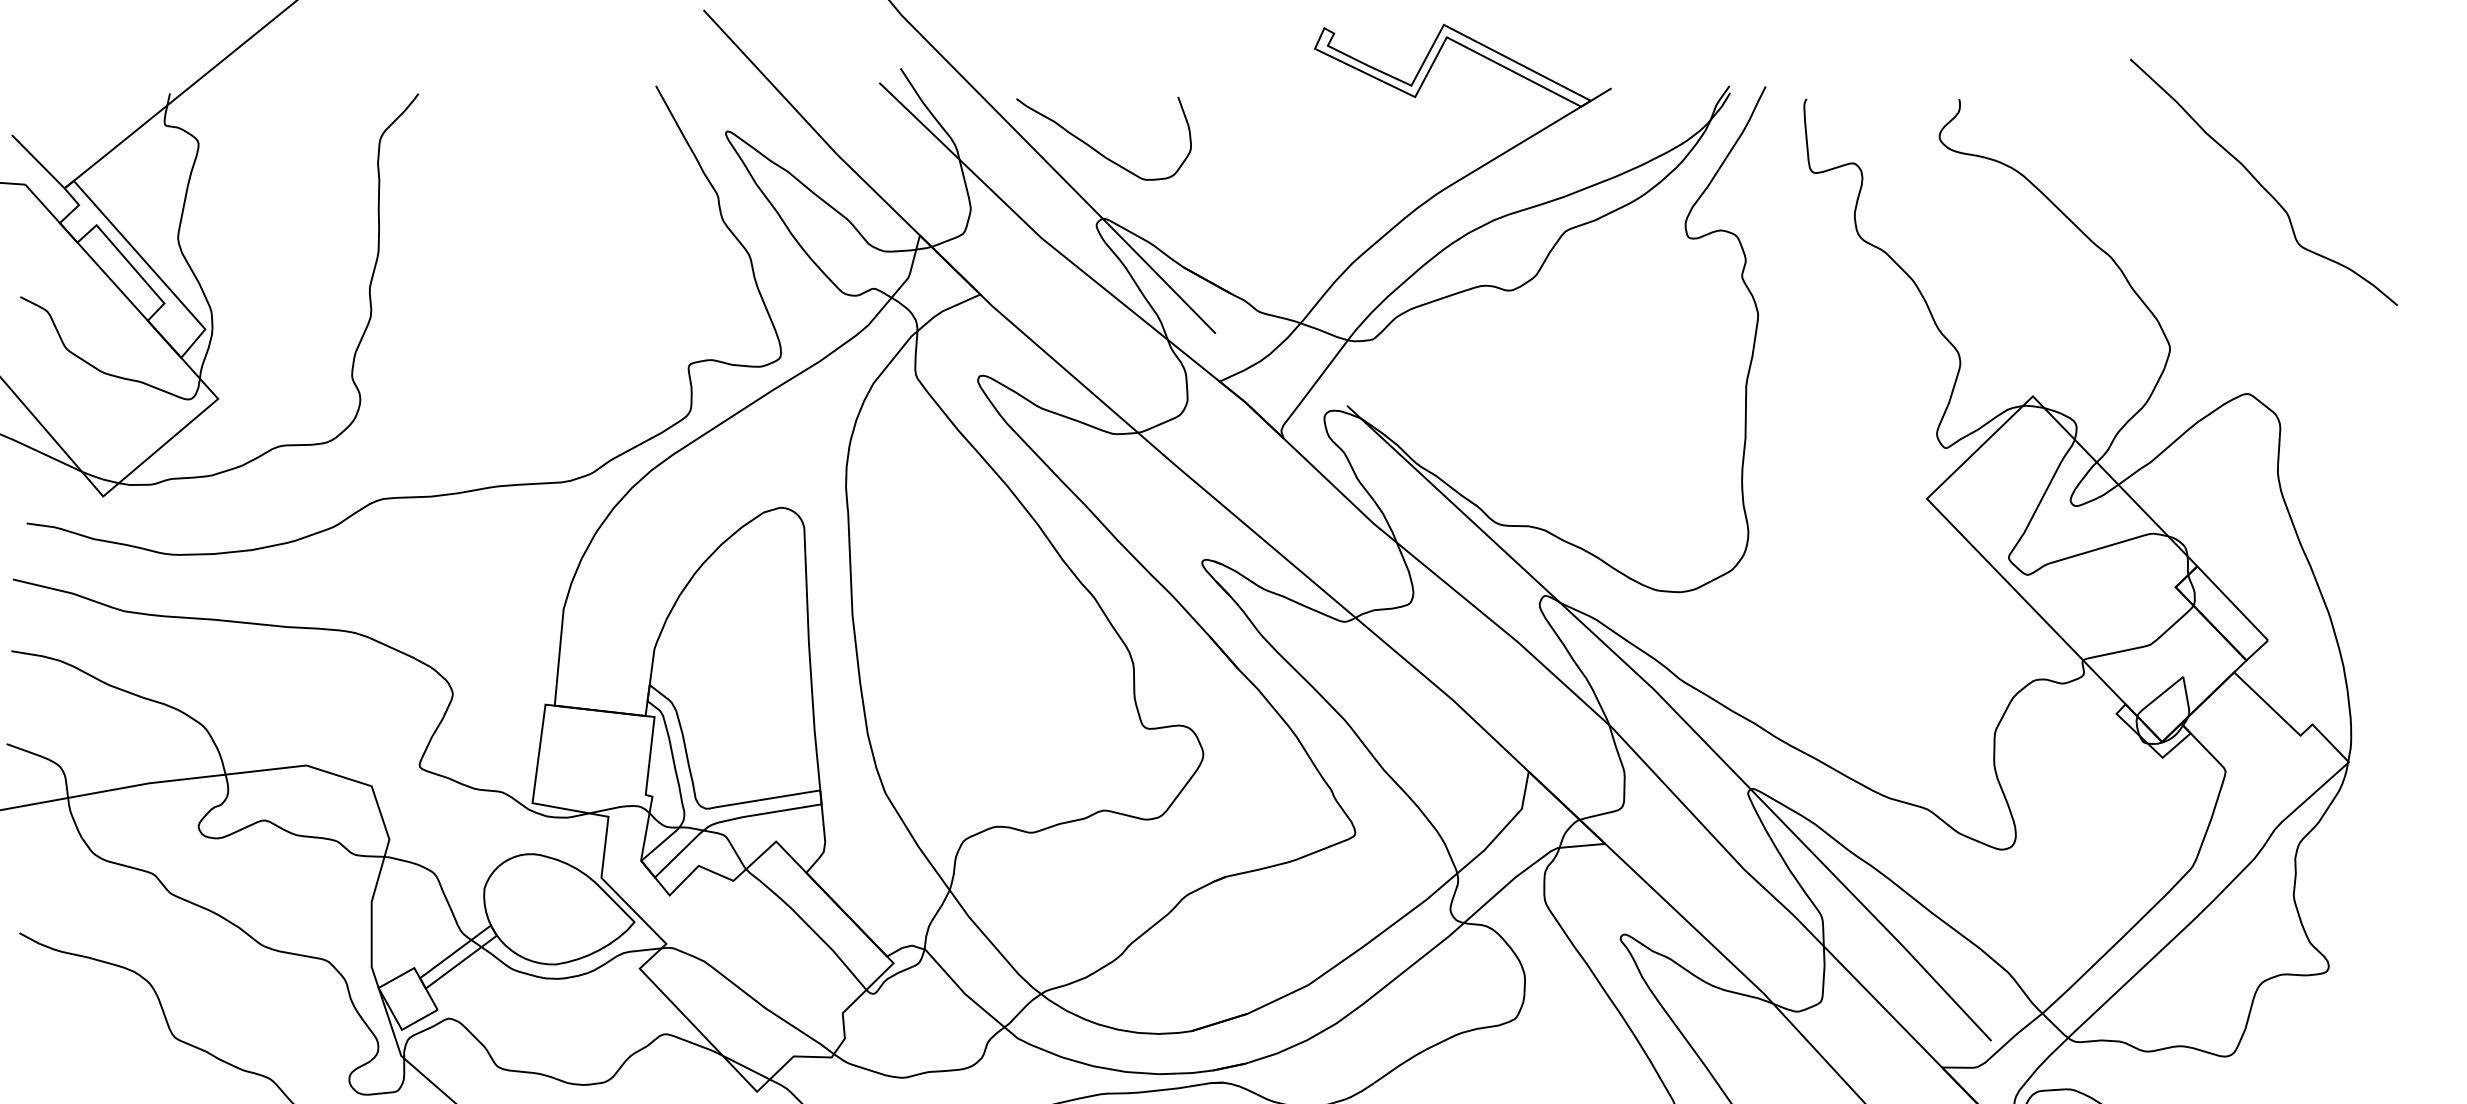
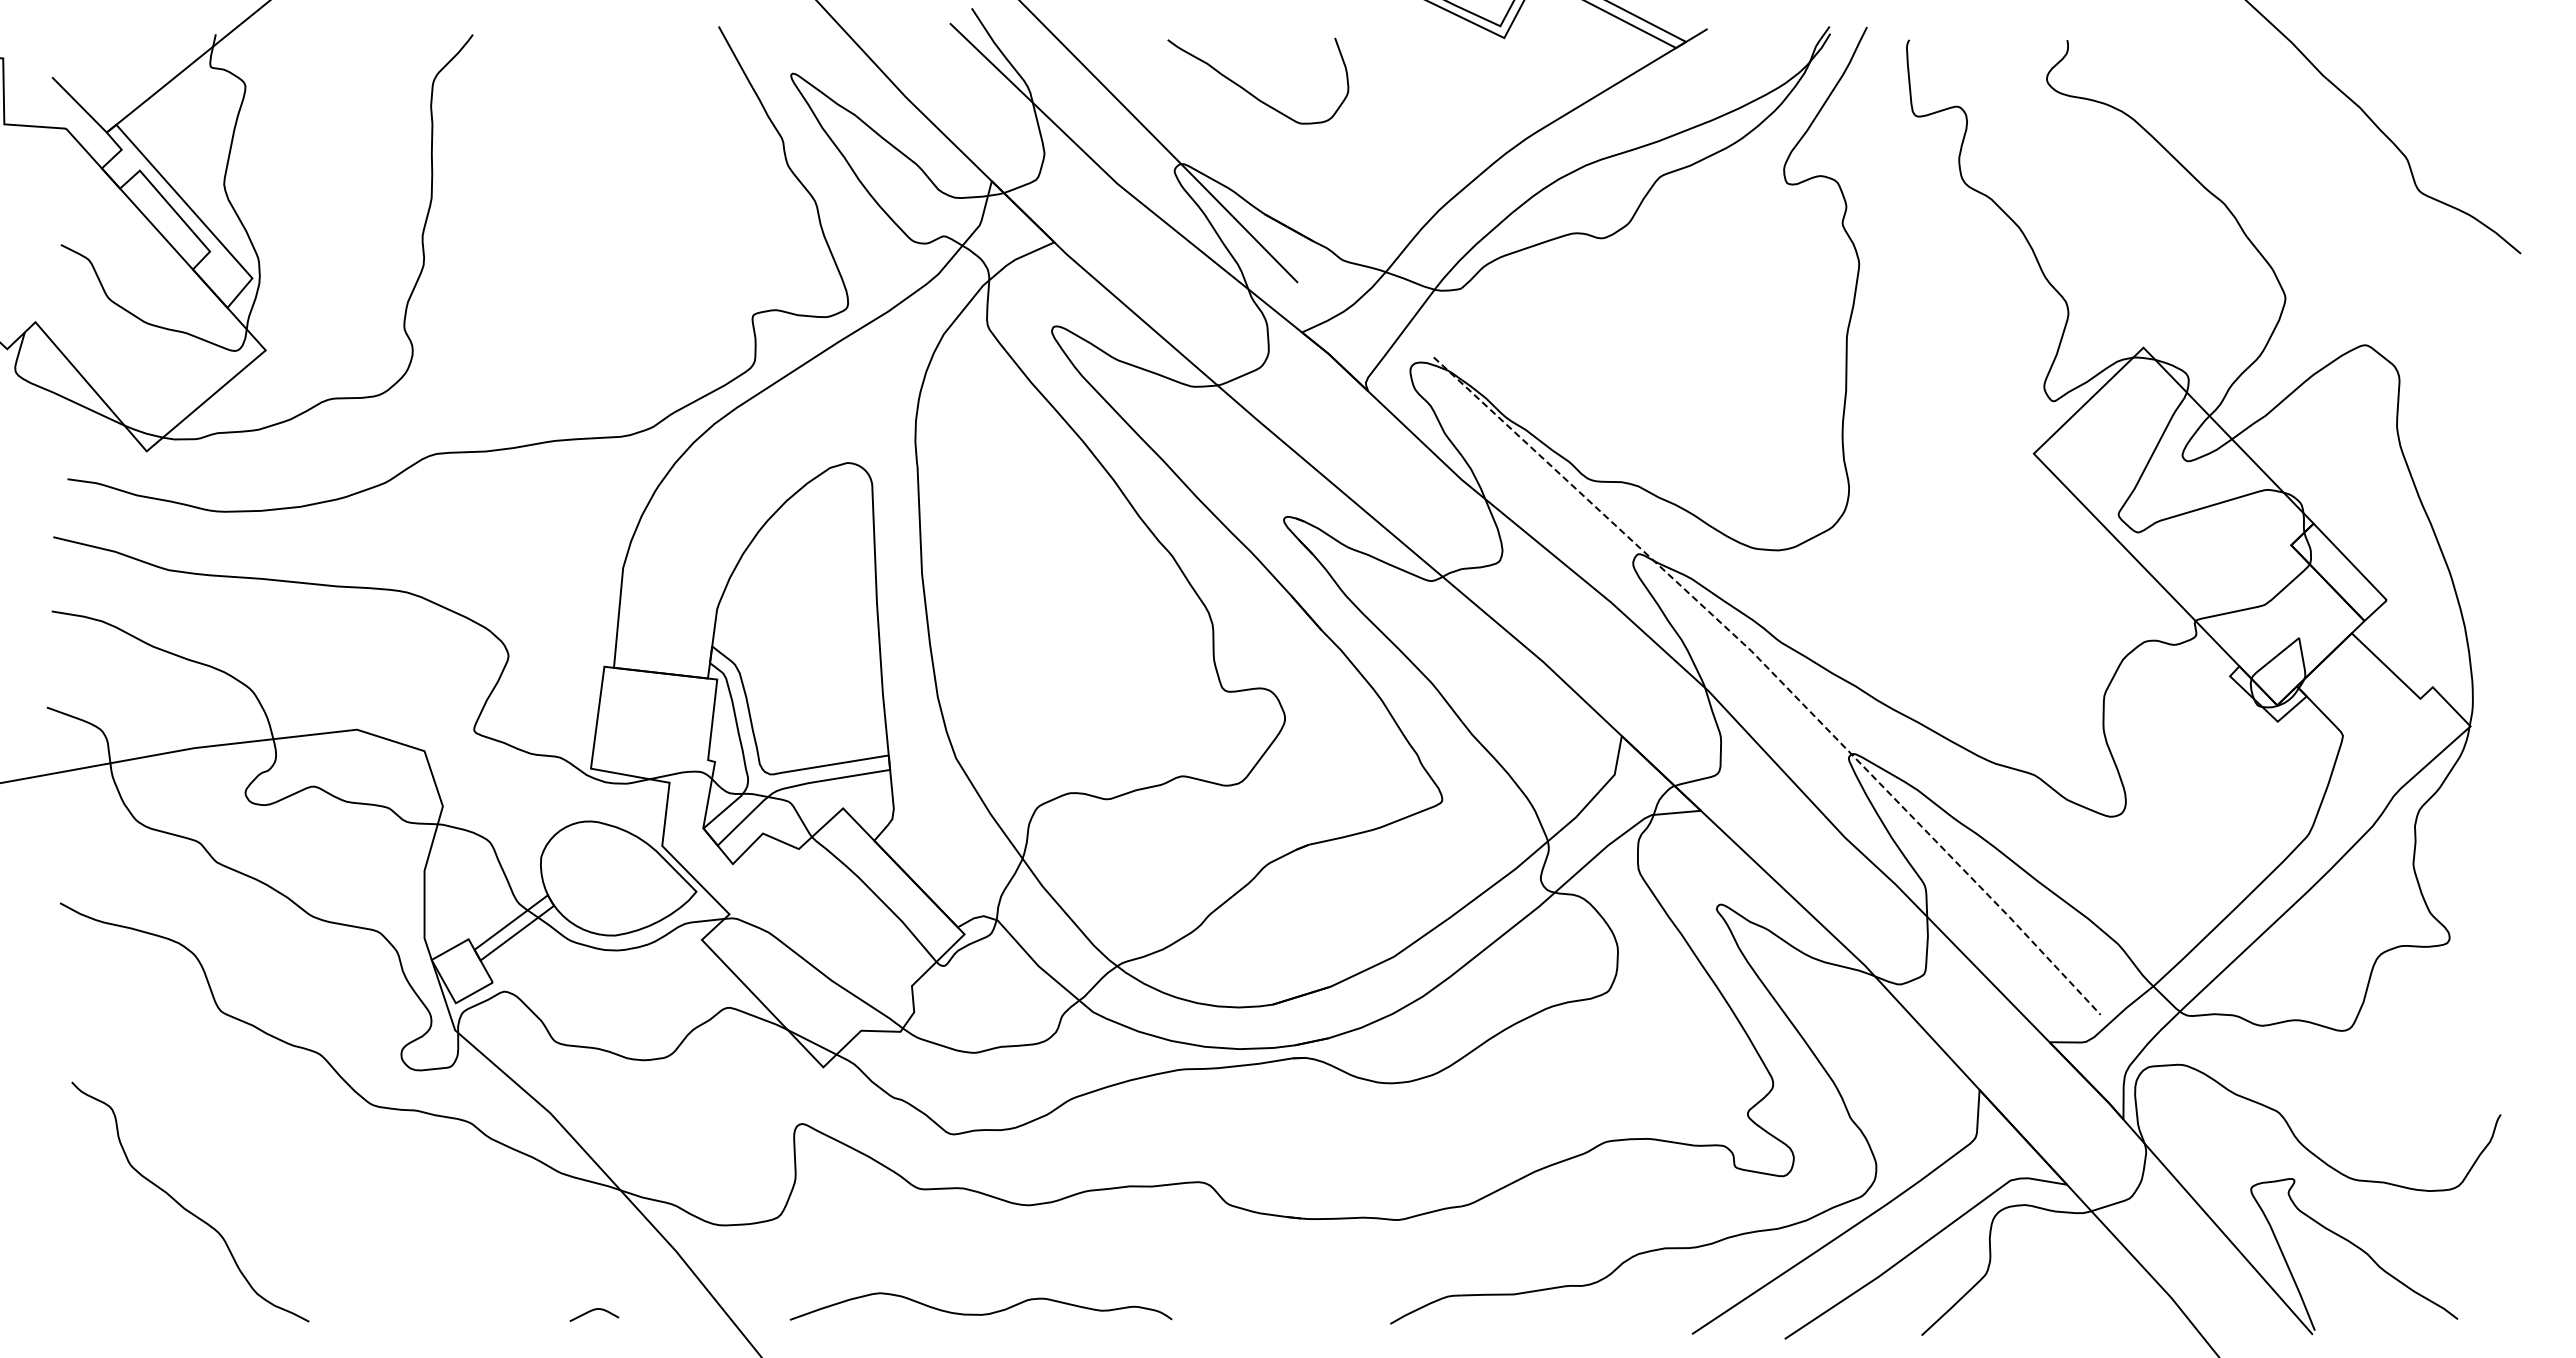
curve: (1096, 149) -> (1250, 92), moved
line: (1678, 714) -> (1776, 676), solid -> dashed

